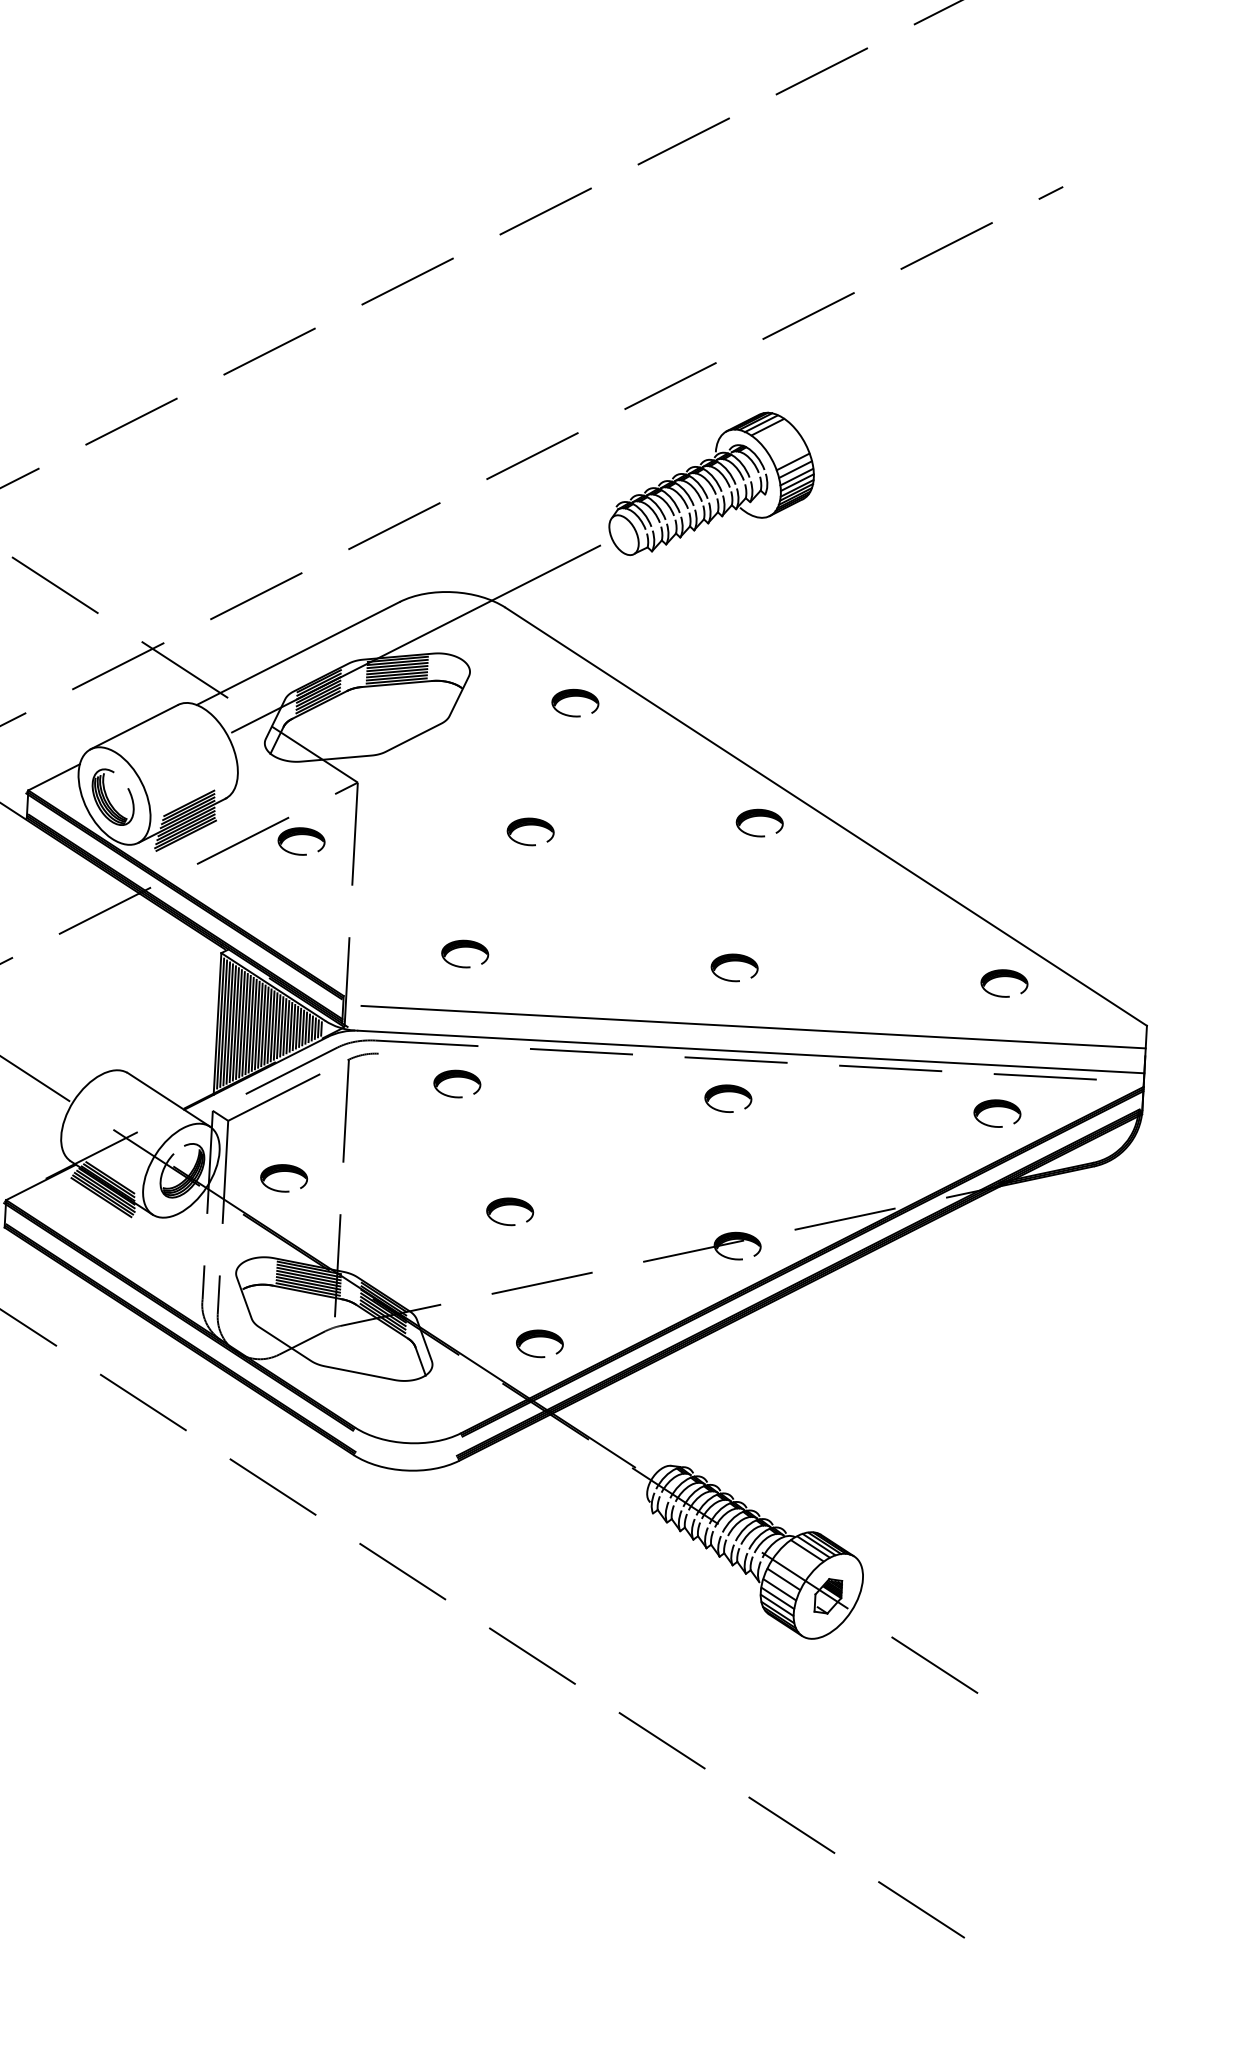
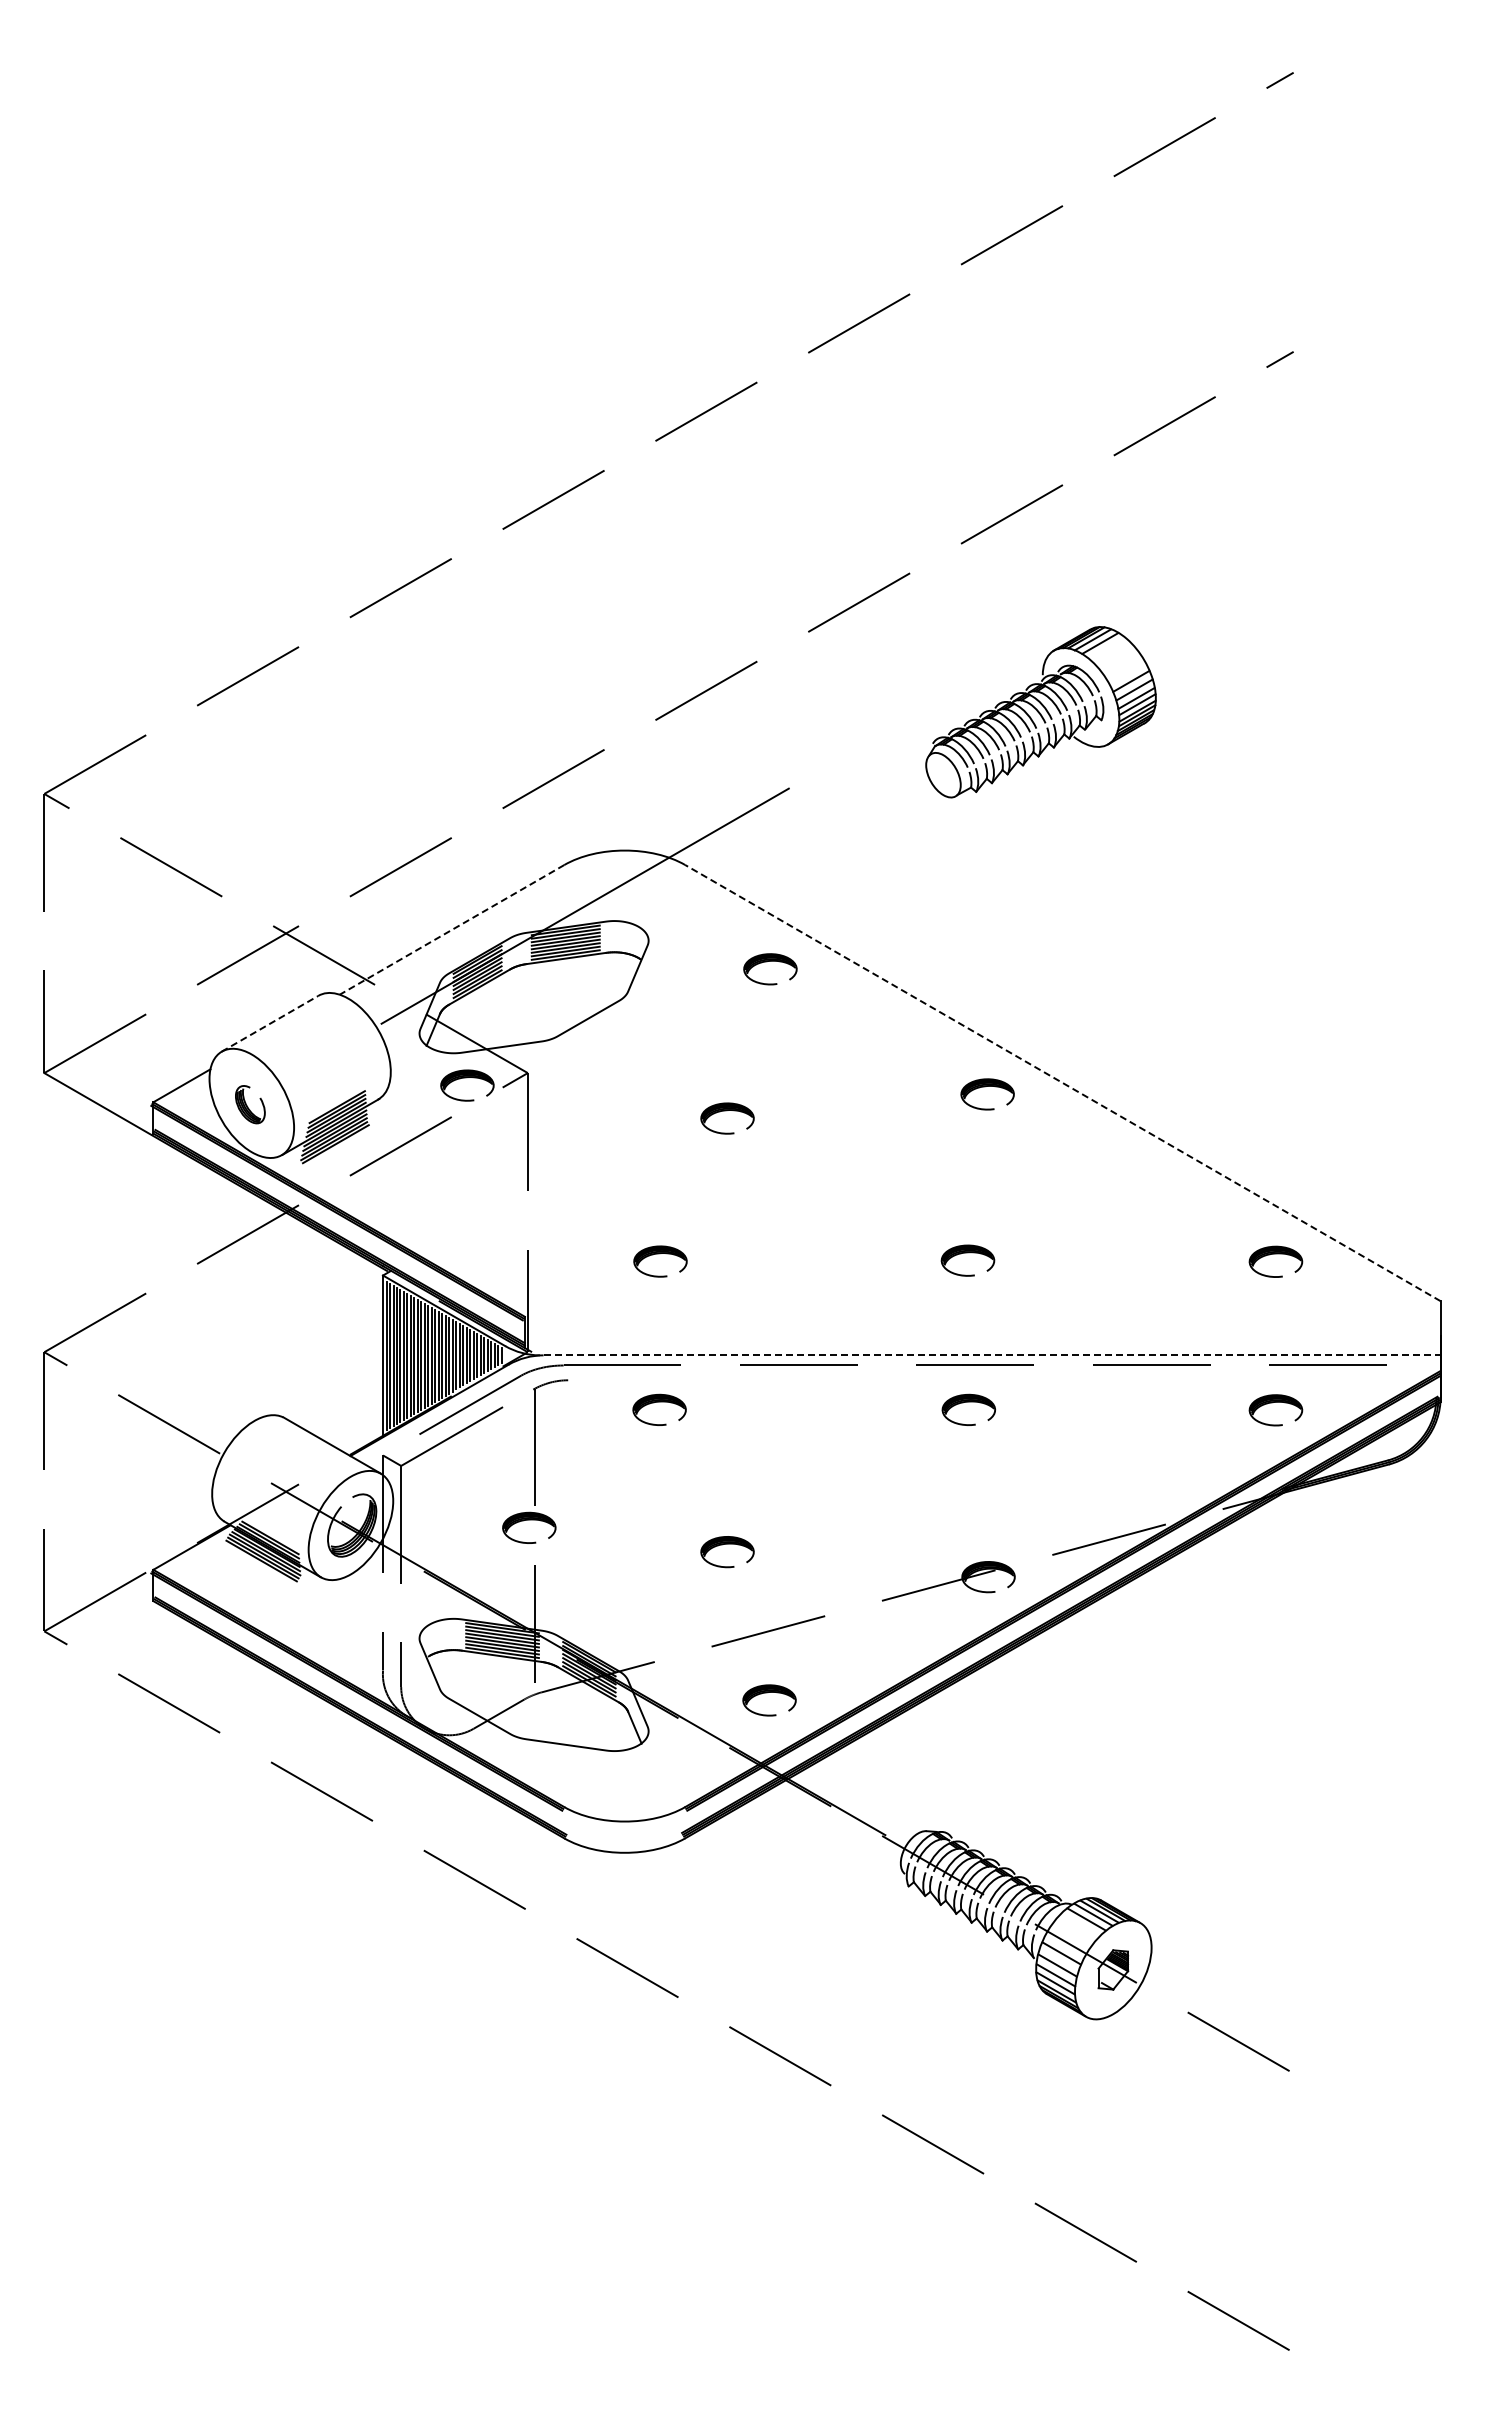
part: (712, 484) -> (1040, 712), moved
line: (298, 653) -> (452, 929), solid -> dashed
line: (133, 726) -> (269, 1023), solid -> dashed
part: (113, 796) -> (250, 1104), size x0.6
line: (825, 816) -> (1062, 1082), solid -> dashed
part: (301, 835) -> (467, 1078), moved
line: (753, 1026) -> (992, 1326), removed
line: (751, 1052) -> (992, 1355), solid -> dashed
part: (284, 1171) -> (529, 1520), moved

